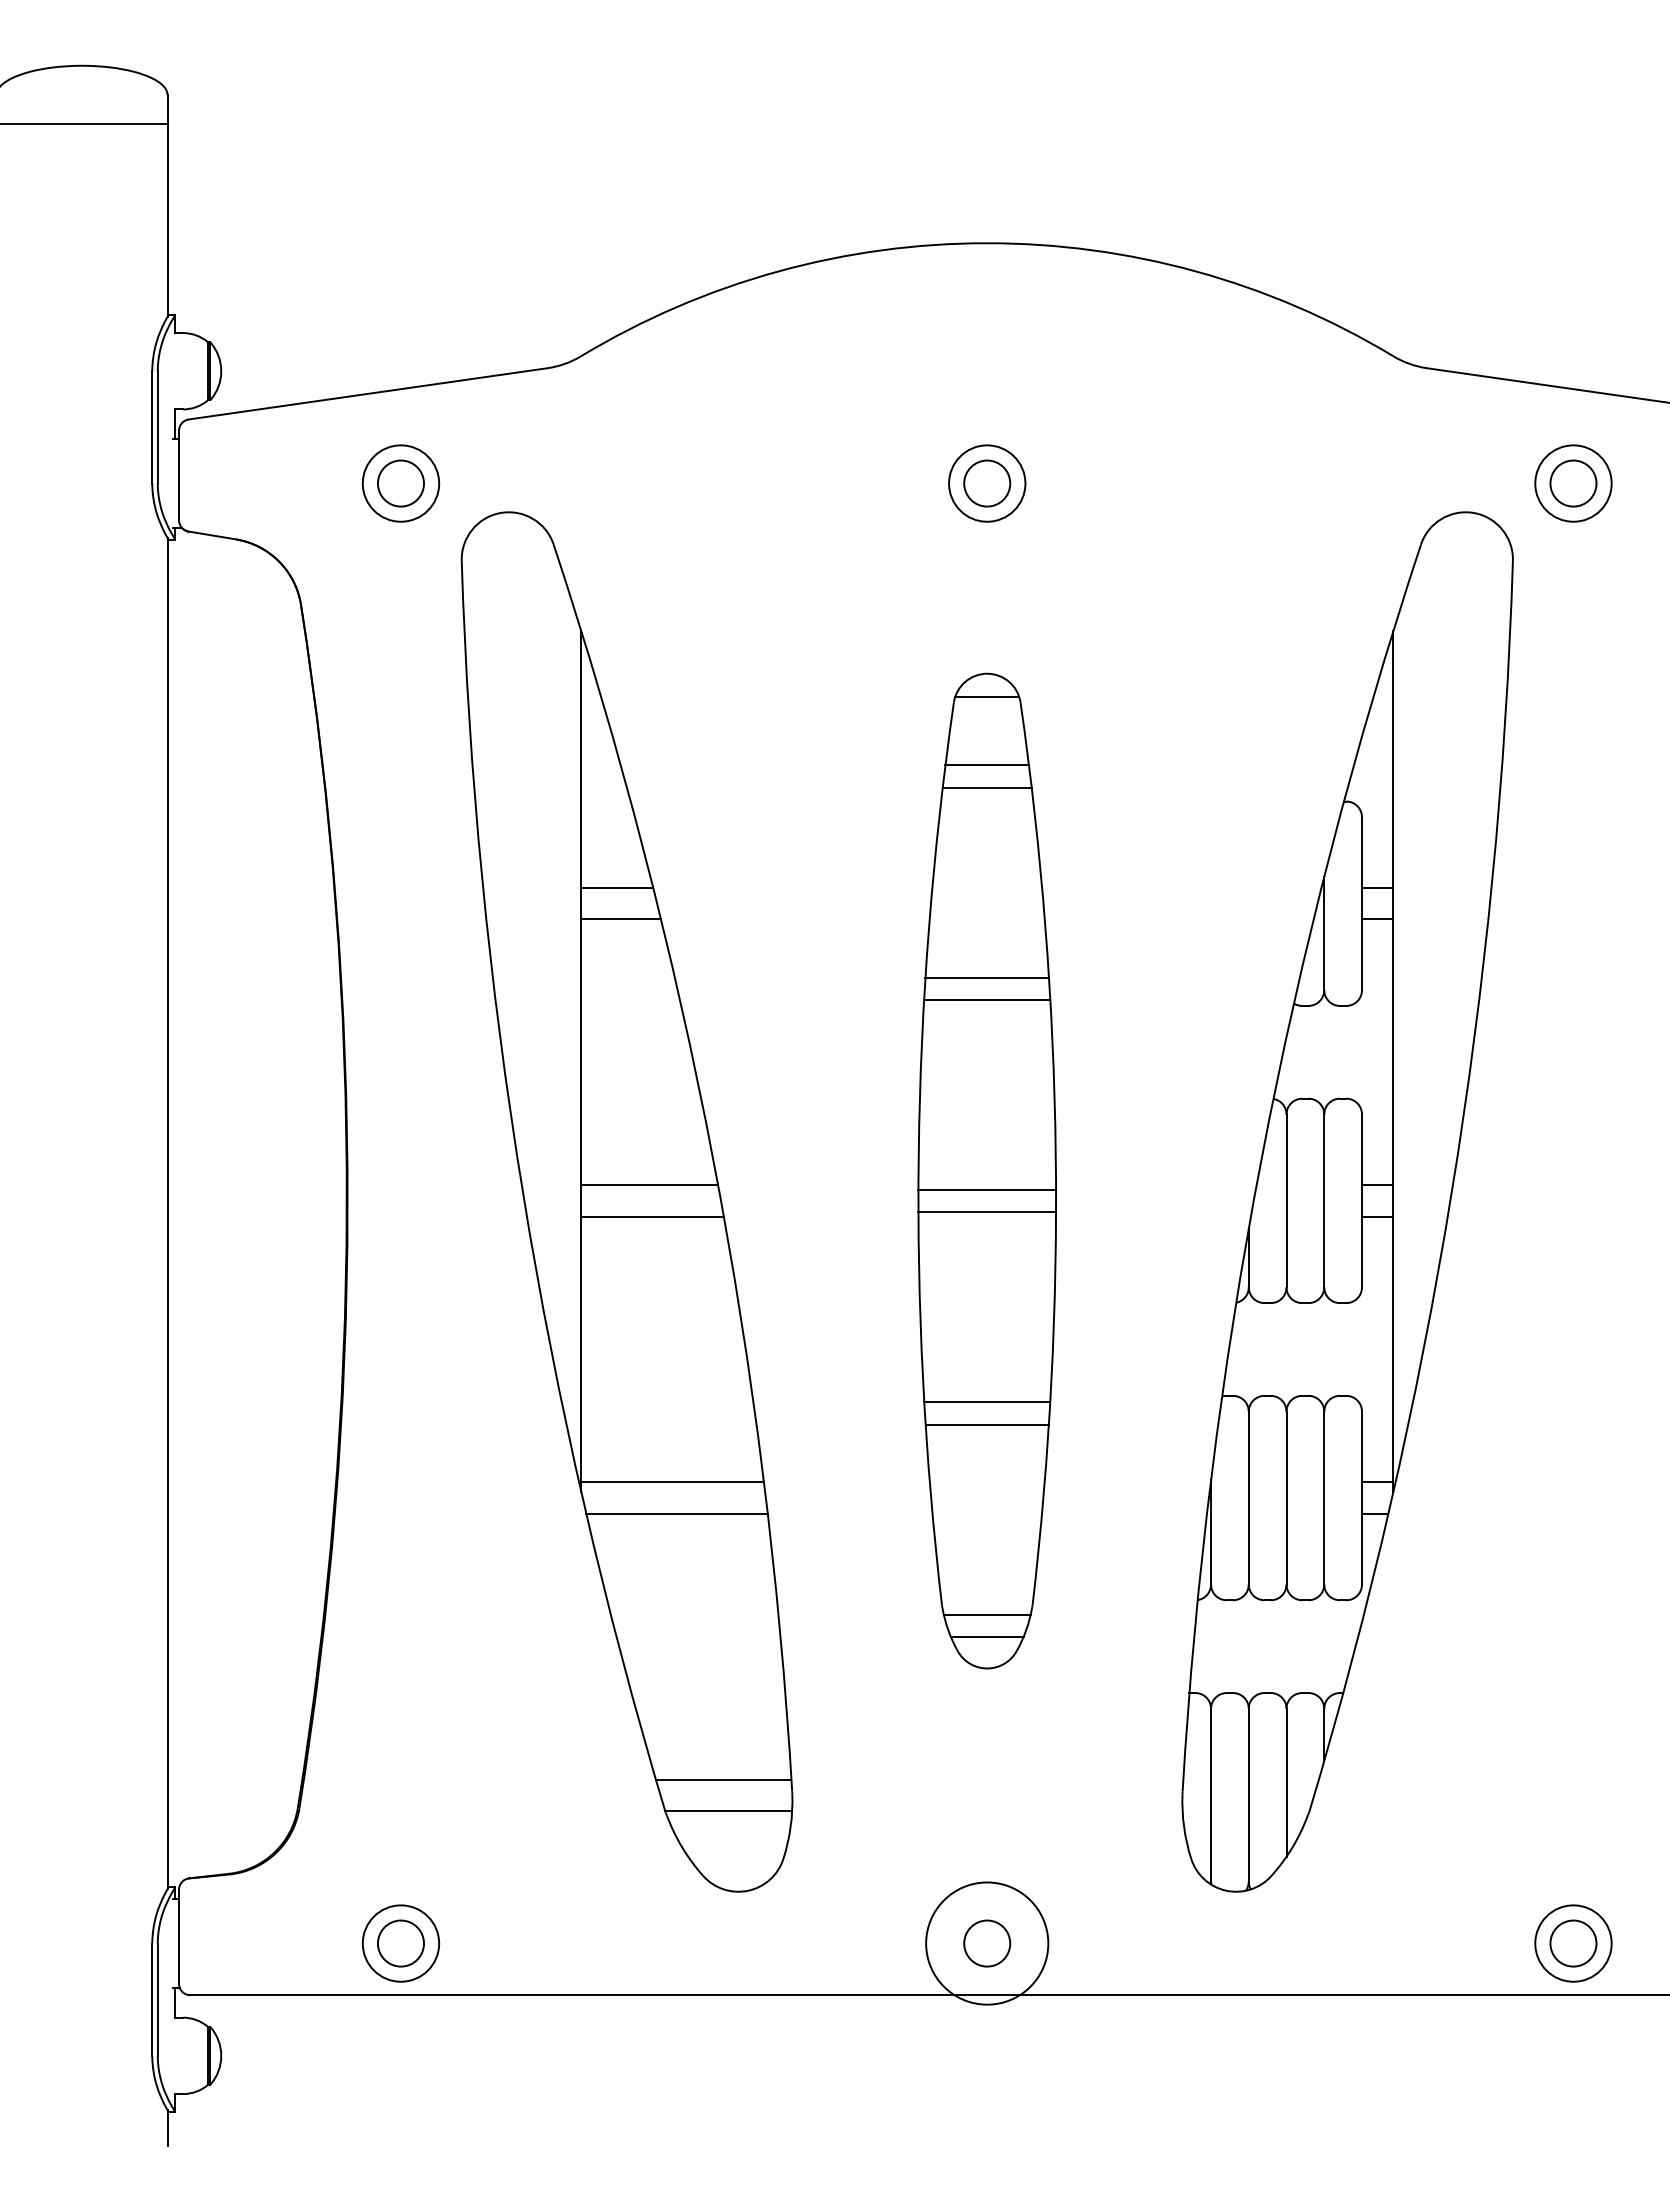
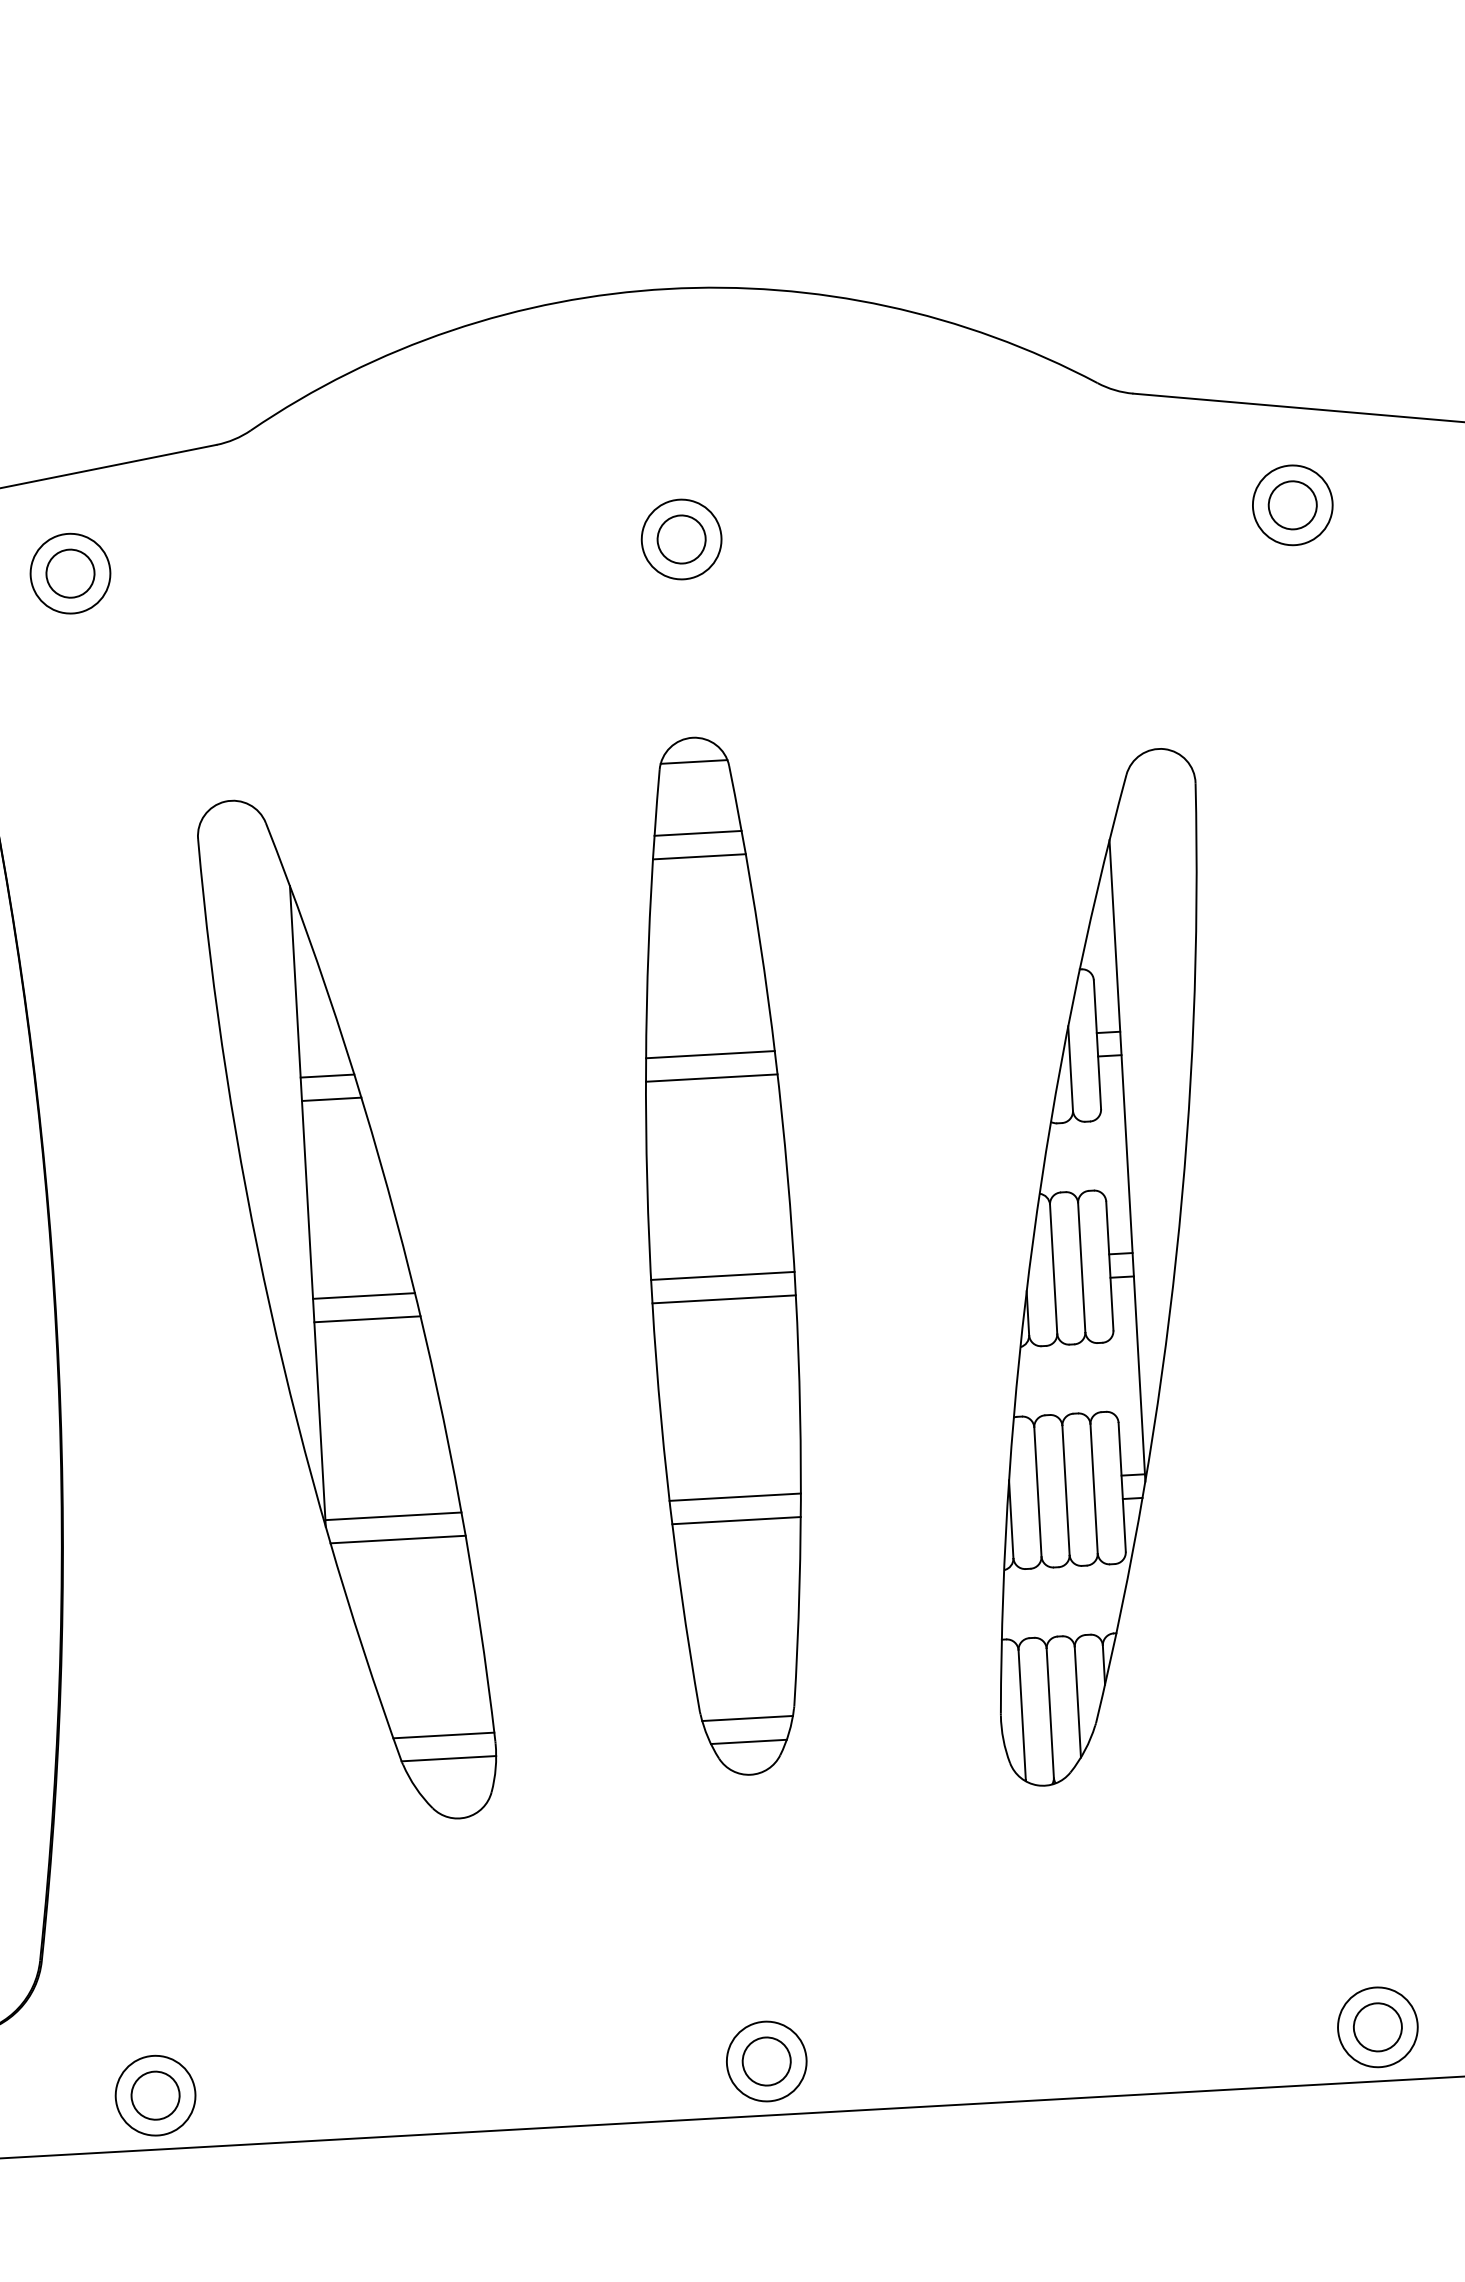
part: (626, 1201) -> (347, 1308), size x0.71
part: (1347, 1201) -> (1099, 1266), size x0.71
circle: (987, 1943) -> (767, 2061), size x0.62

